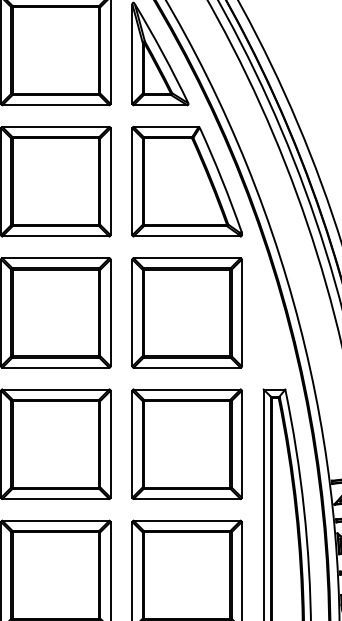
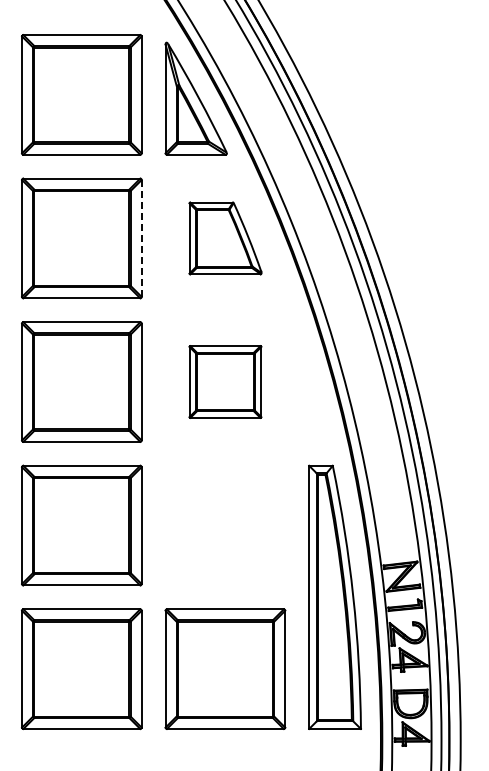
line: (110, 180) -> (141, 237), solid -> dashed
part: (187, 181) -> (225, 238), size x0.6
part: (187, 312) -> (225, 381), size x0.6
part: (187, 444) -> (225, 525), removed

